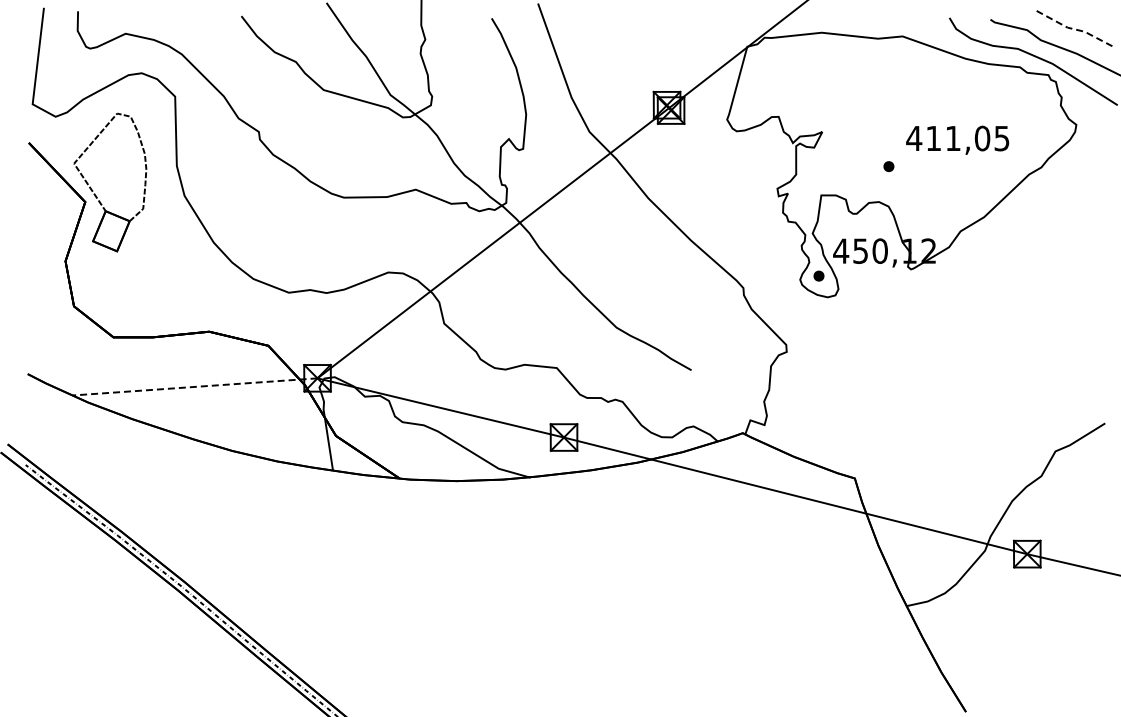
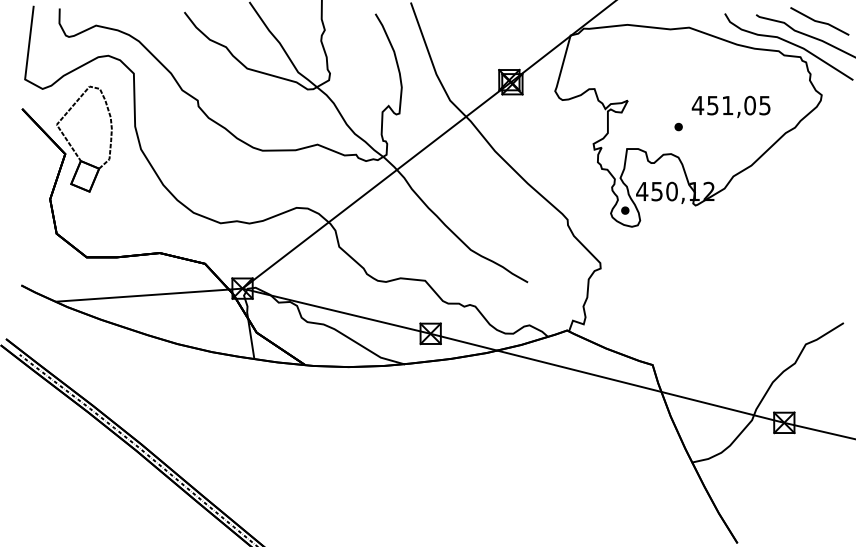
line: (1073, 29) -> (819, 22), dashed -> solid
text: (933, 138) -> (712, 105), 411,05 -> 451,05
line: (195, 386) -> (149, 294), dashed -> solid

